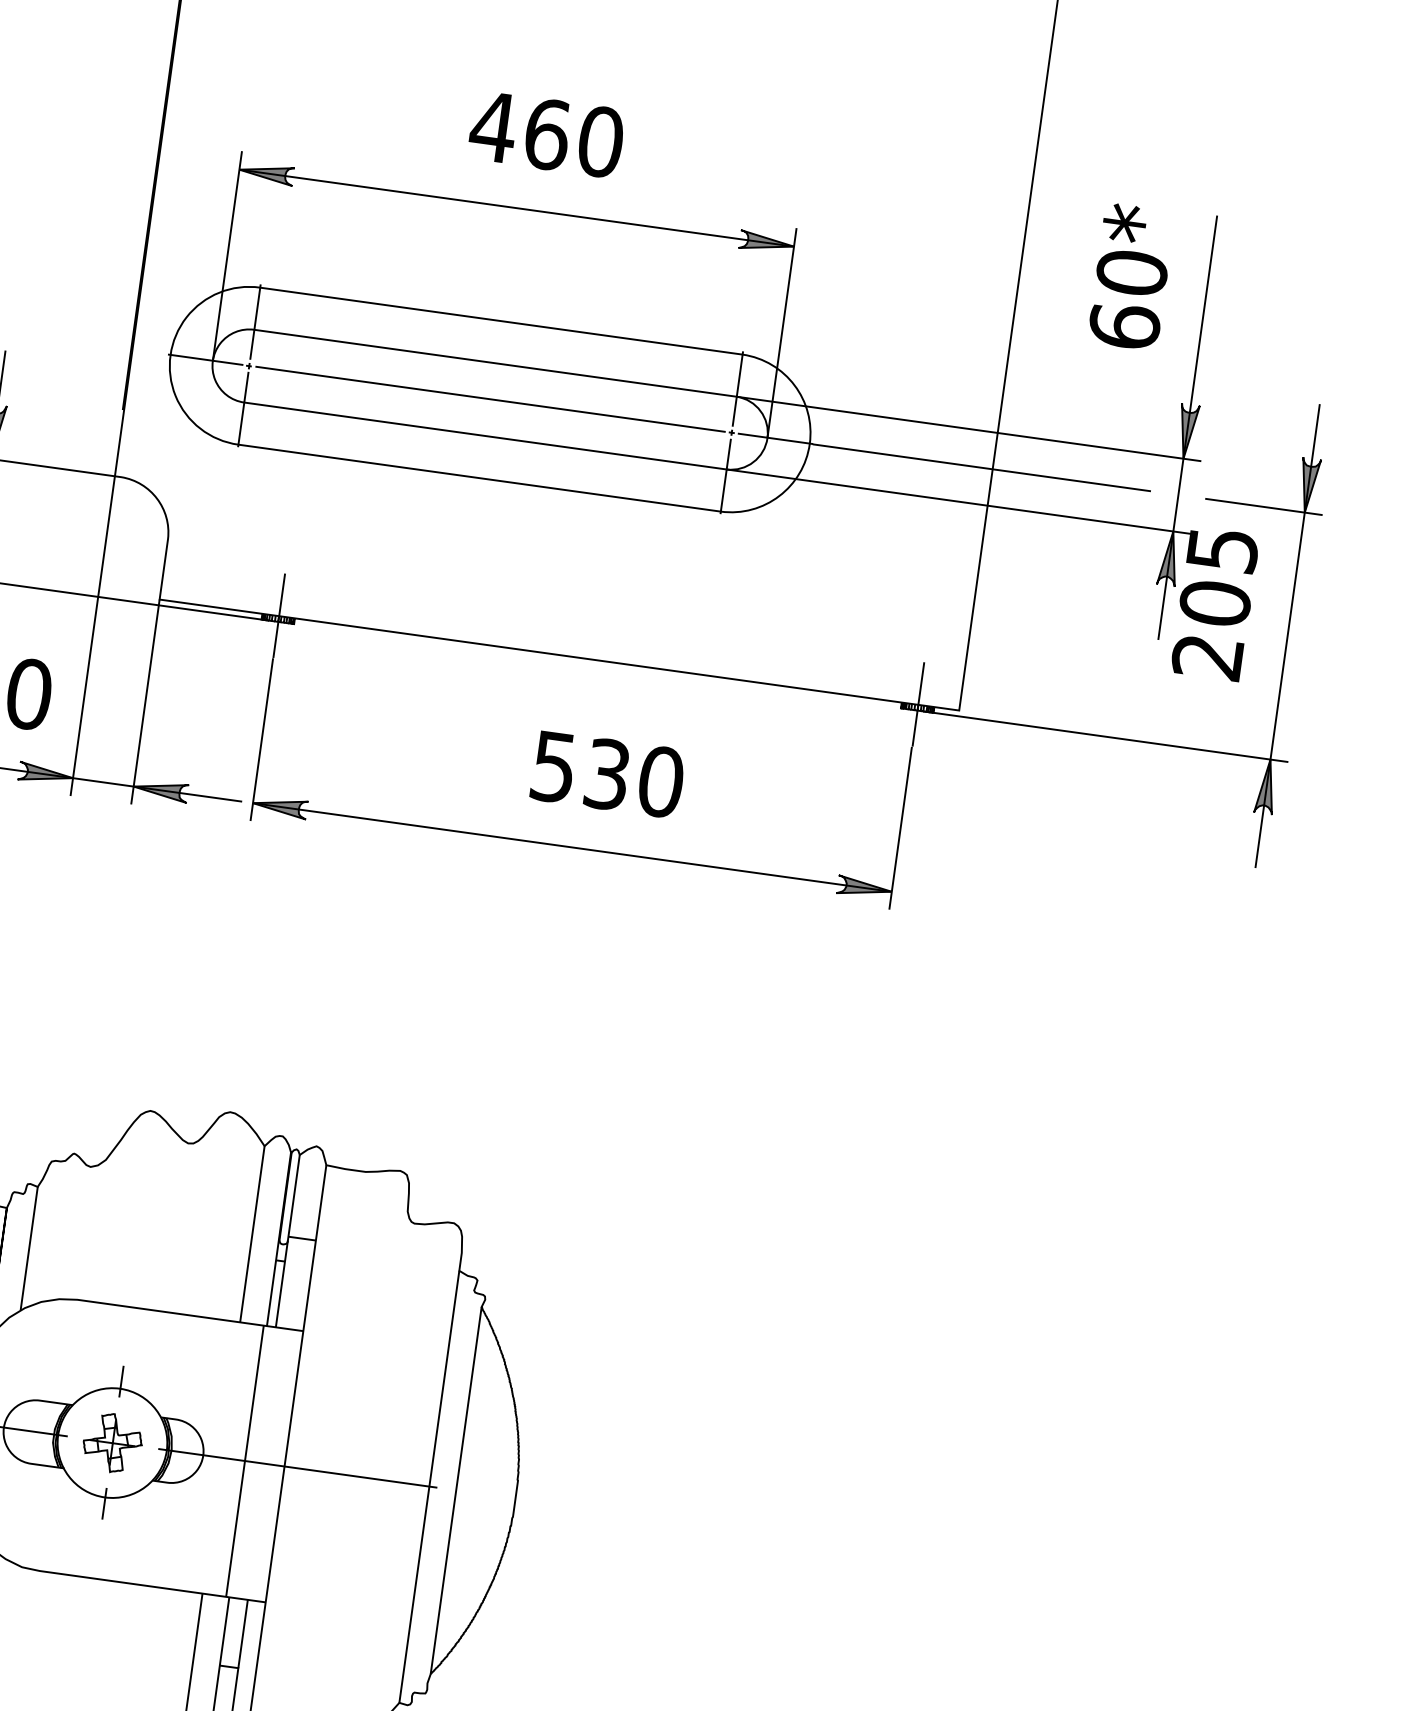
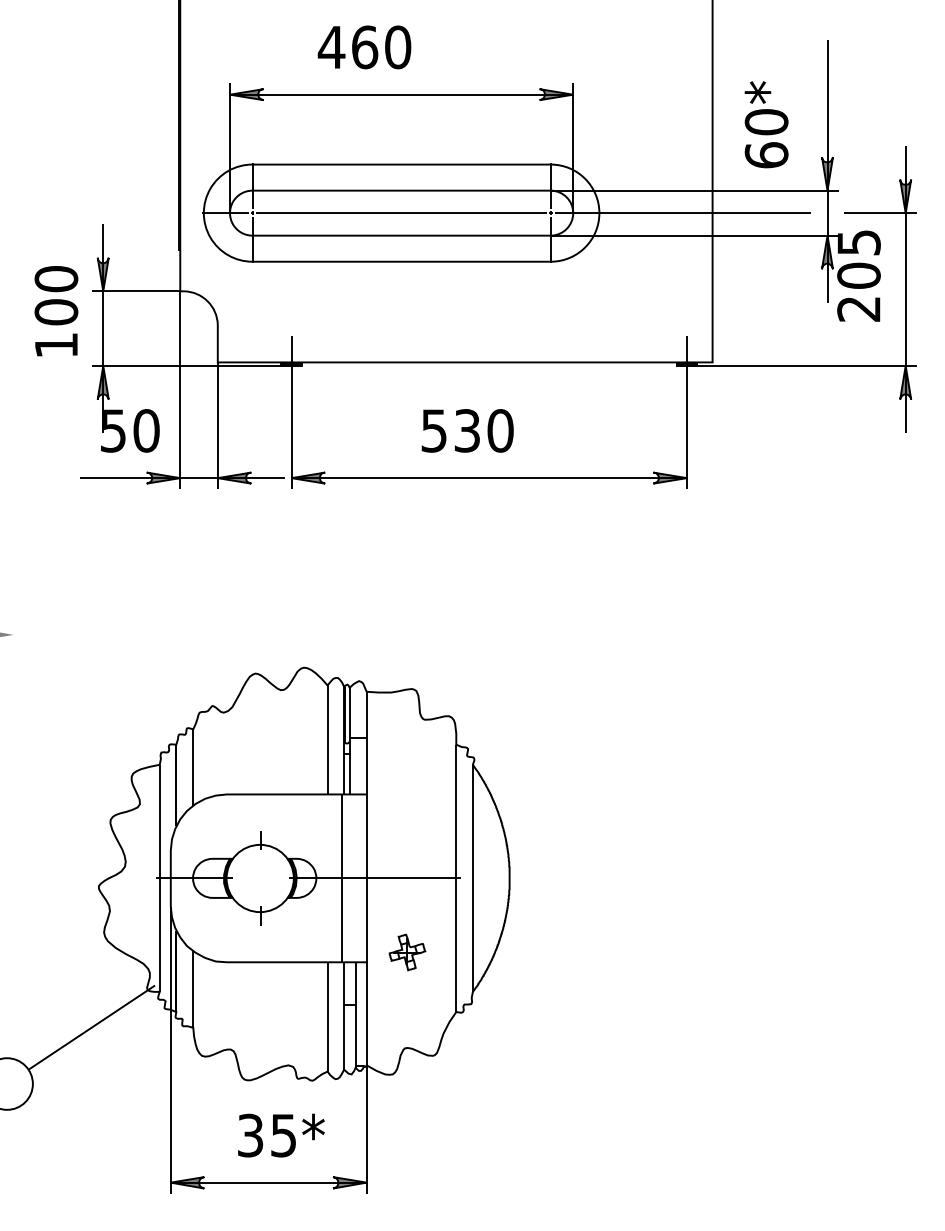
text: (546, 134) -> (364, 47), moved
text: (1131, 276) -> (766, 124), moved
text: (607, 773) -> (467, 430), moved
part: (112, 1443) -> (407, 952), moved

